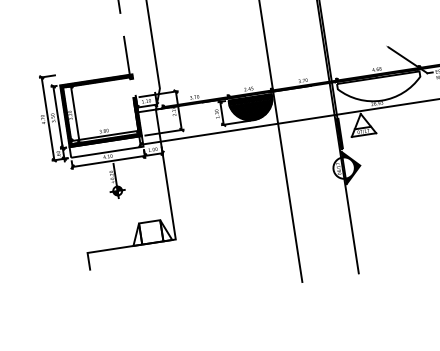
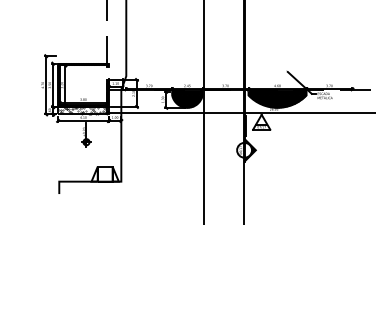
hatch: (379, 88) -> (277, 99), added
hatch: (106, 146) -> (83, 110), added

